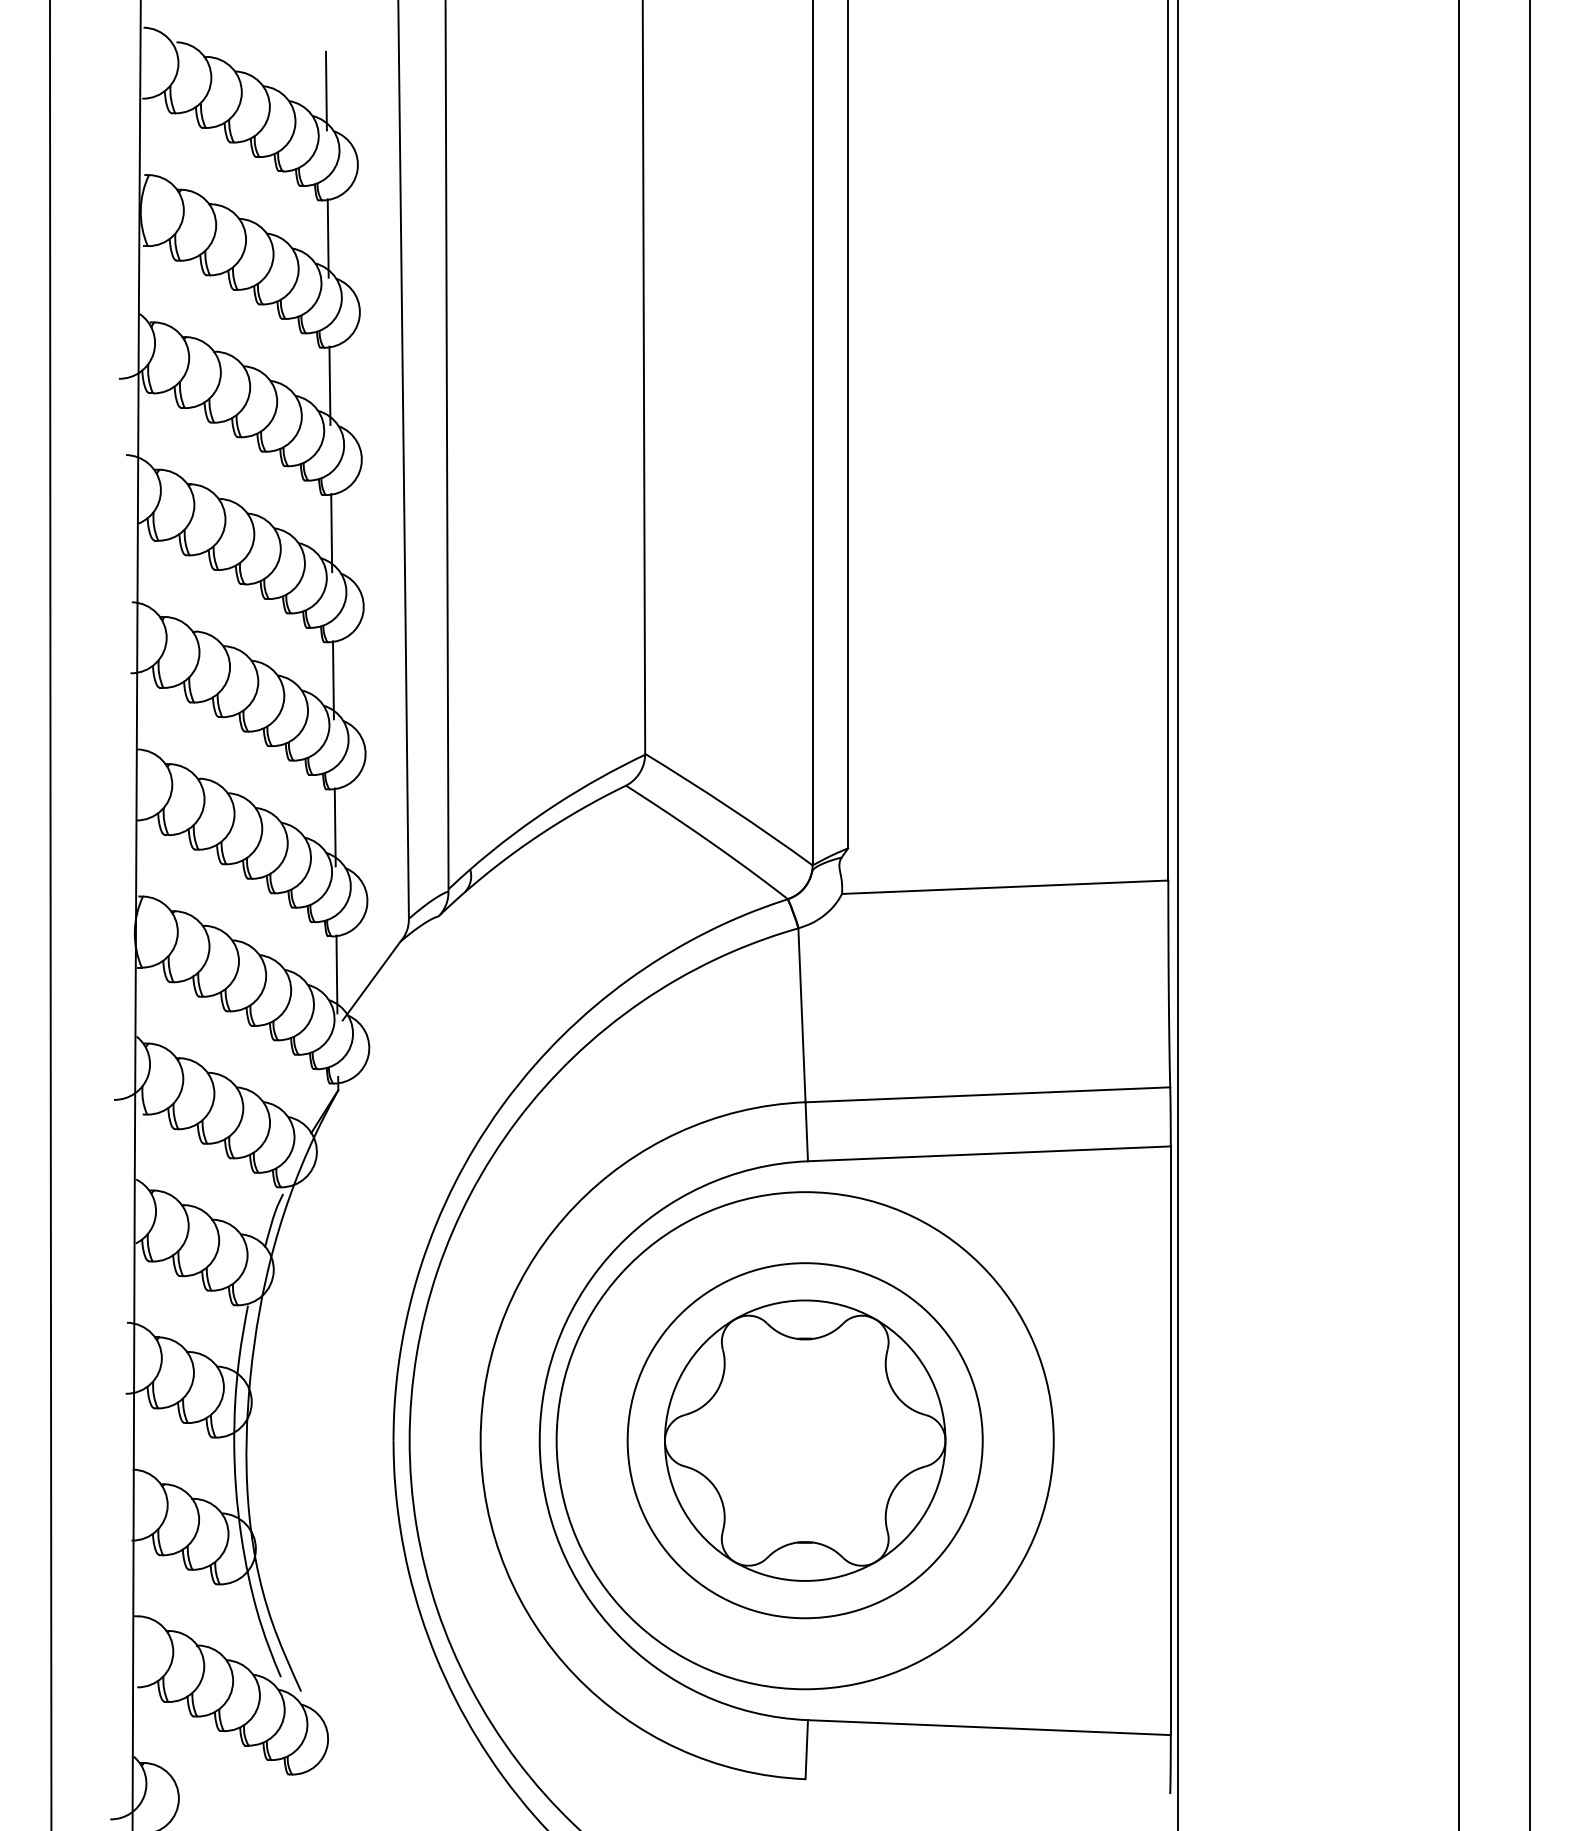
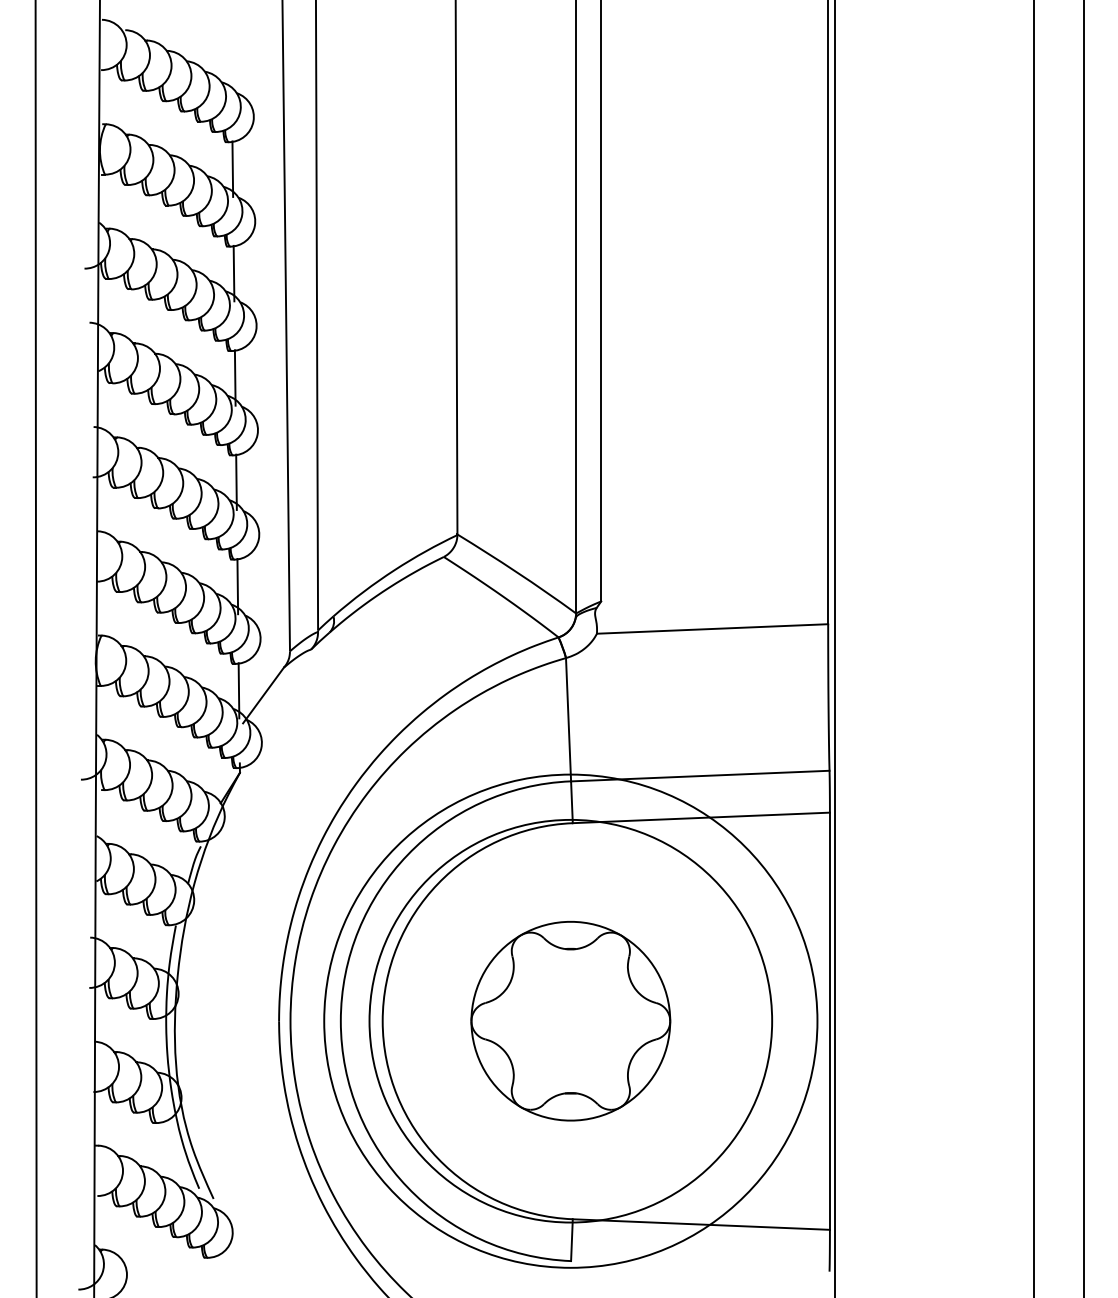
line: (325, 90) -> (230, 64), removed
circle: (804, 1440) -> (570, 1021), size x1.4
circle: (804, 1440) -> (570, 1021), size x1.6

